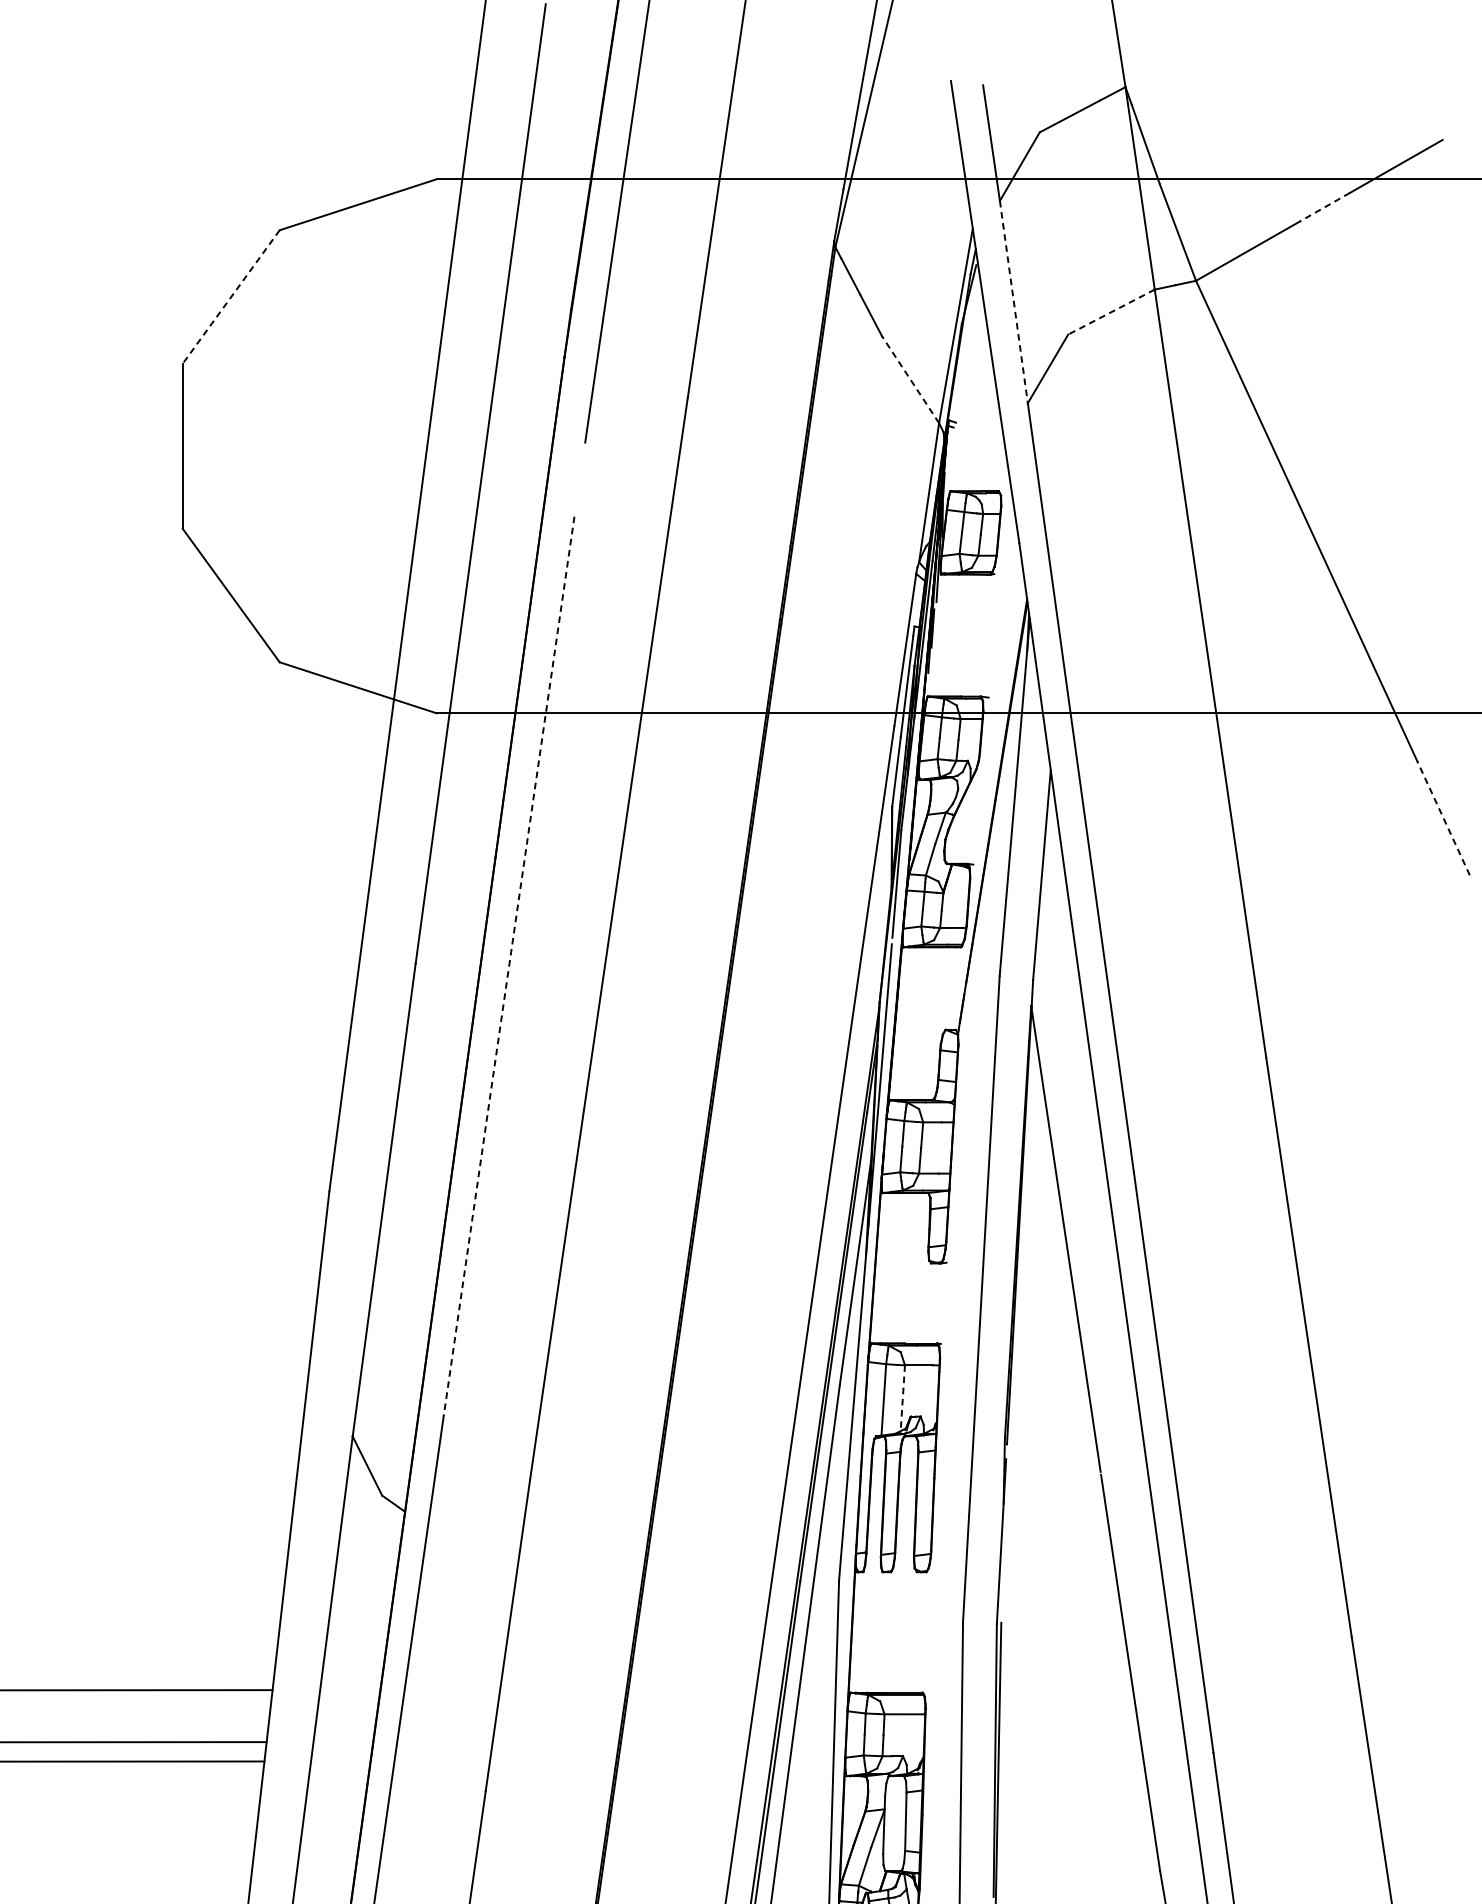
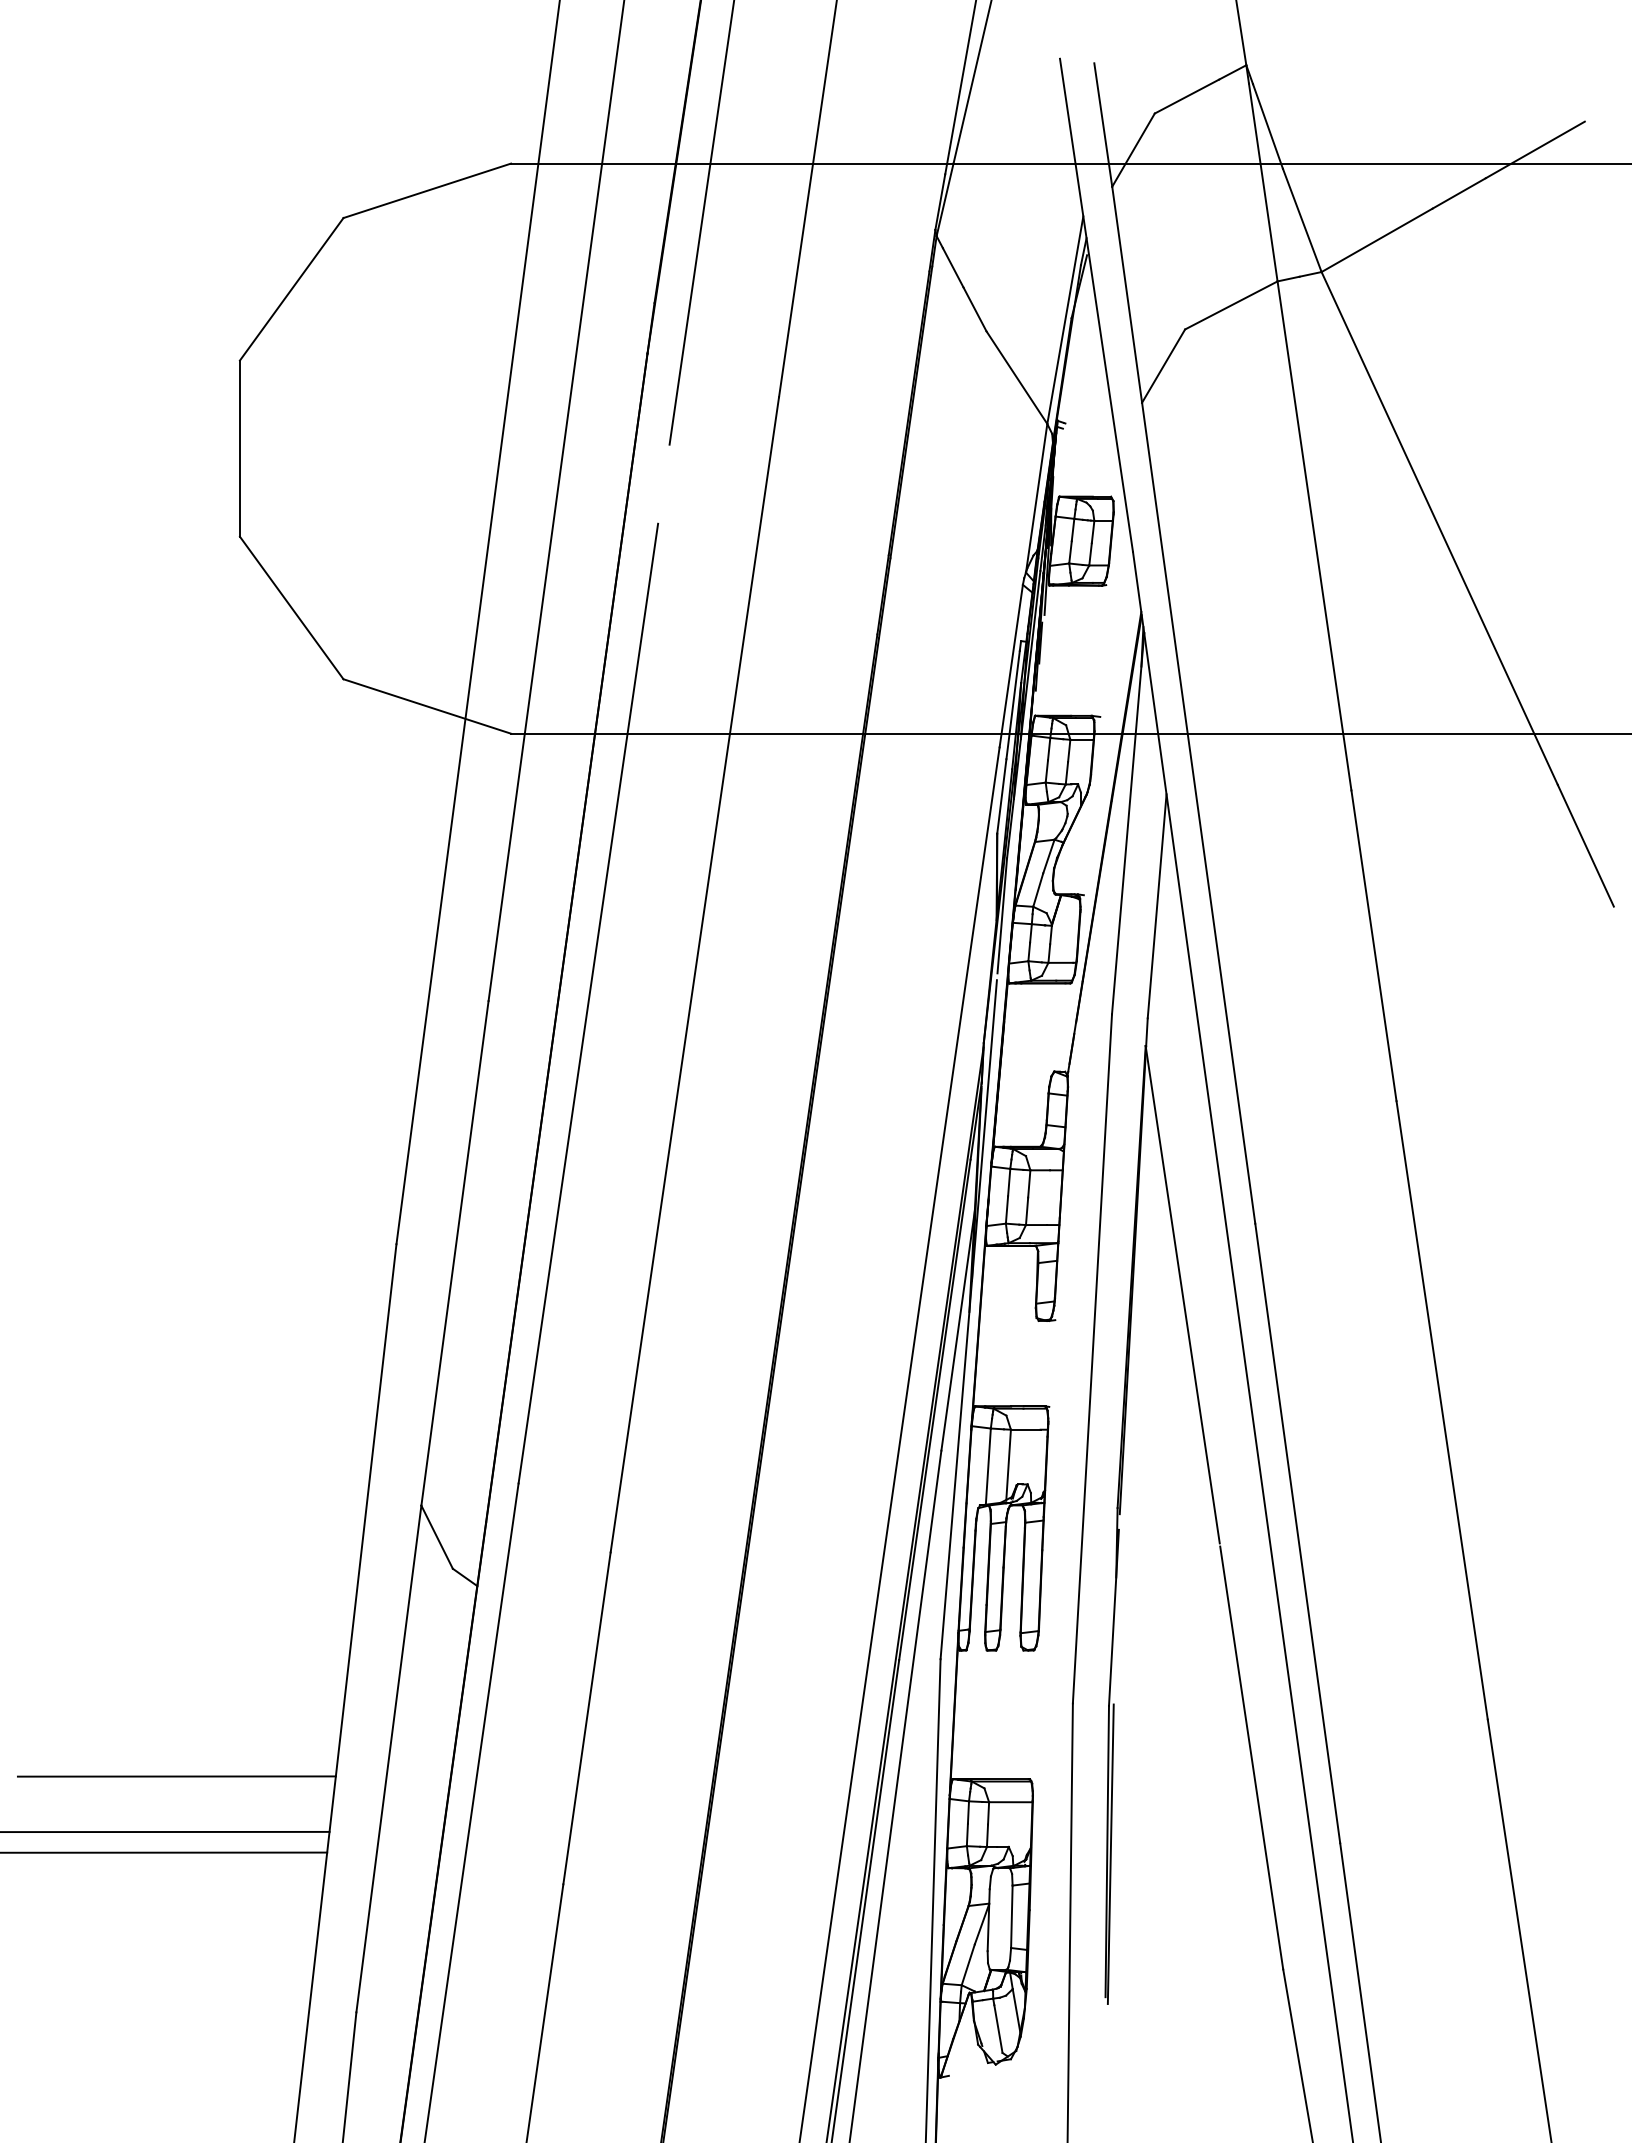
line: (1325, 207) -> (1459, 193), dashed -> solid
line: (231, 297) -> (291, 289), dashed -> solid
line: (1014, 302) -> (1127, 295), dashed -> solid
line: (1110, 312) -> (1230, 305), dashed -> solid
line: (910, 379) -> (1016, 377), dashed -> solid
line: (1443, 818) -> (1585, 845), dashed -> solid
line: (509, 966) -> (588, 1003), dashed -> solid
line: (902, 1398) -> (1008, 1465), dashed -> solid

